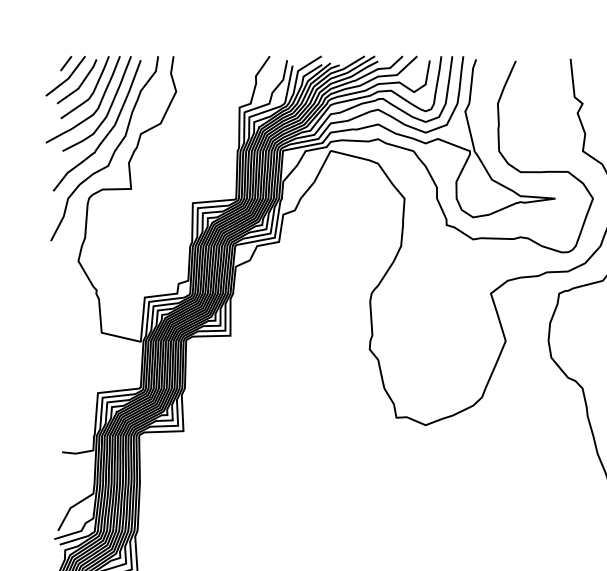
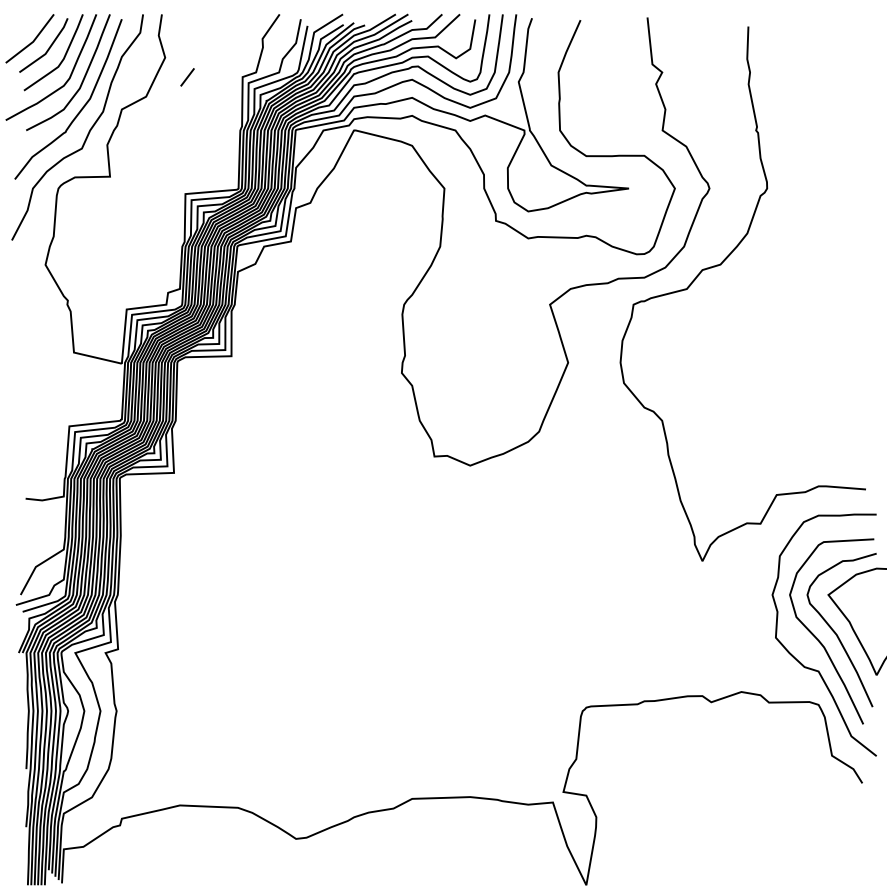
line: (66, 63) -> (187, 77), moved

